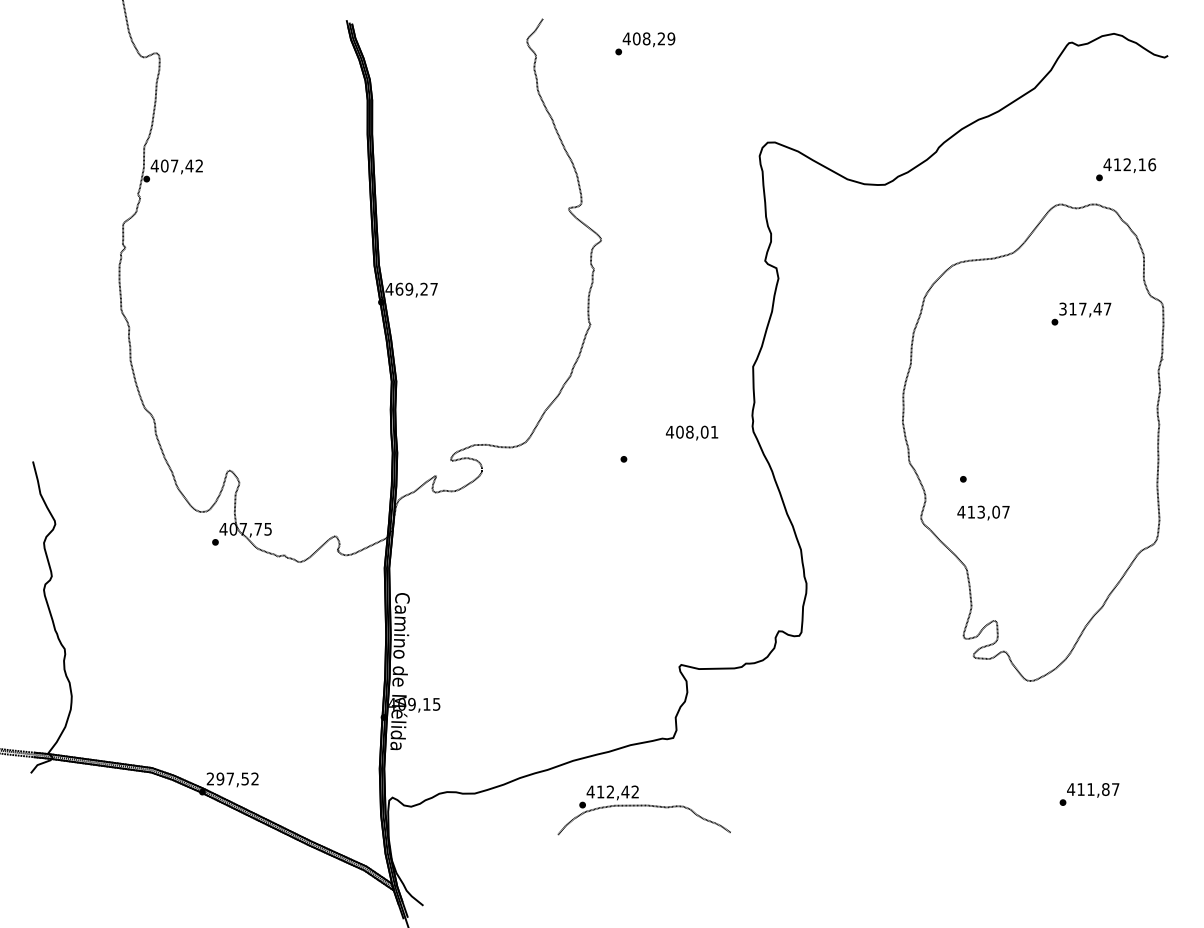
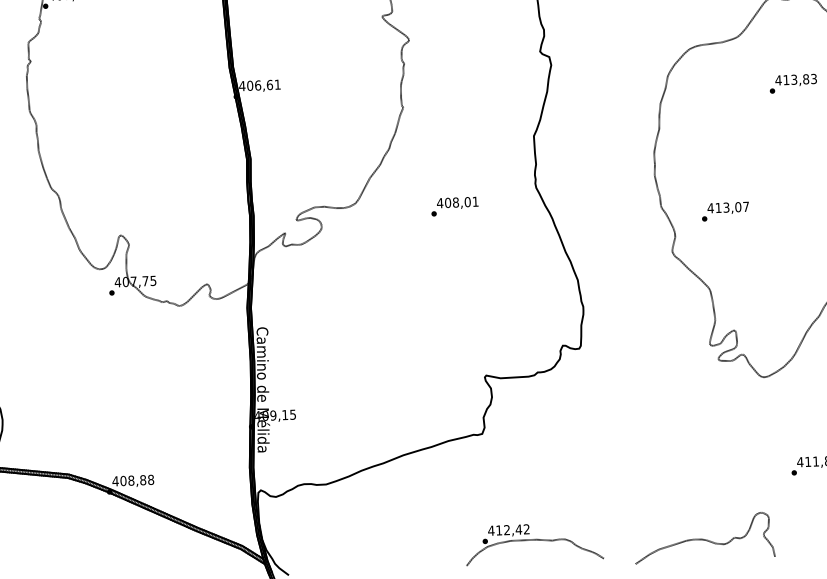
text: (416, 288) -> (263, 84), 469,27 -> 406,61
text: (1084, 308) -> (795, 79), 317,47 -> 413,83
text: (691, 432) -> (457, 202), moved
text: (983, 512) -> (728, 207), moved
text: (232, 778) -> (133, 480), 297,52 -> 408,88
part: (643, 810) -> (533, 543), moved
curve: (947, 881) -> (704, 539), added

